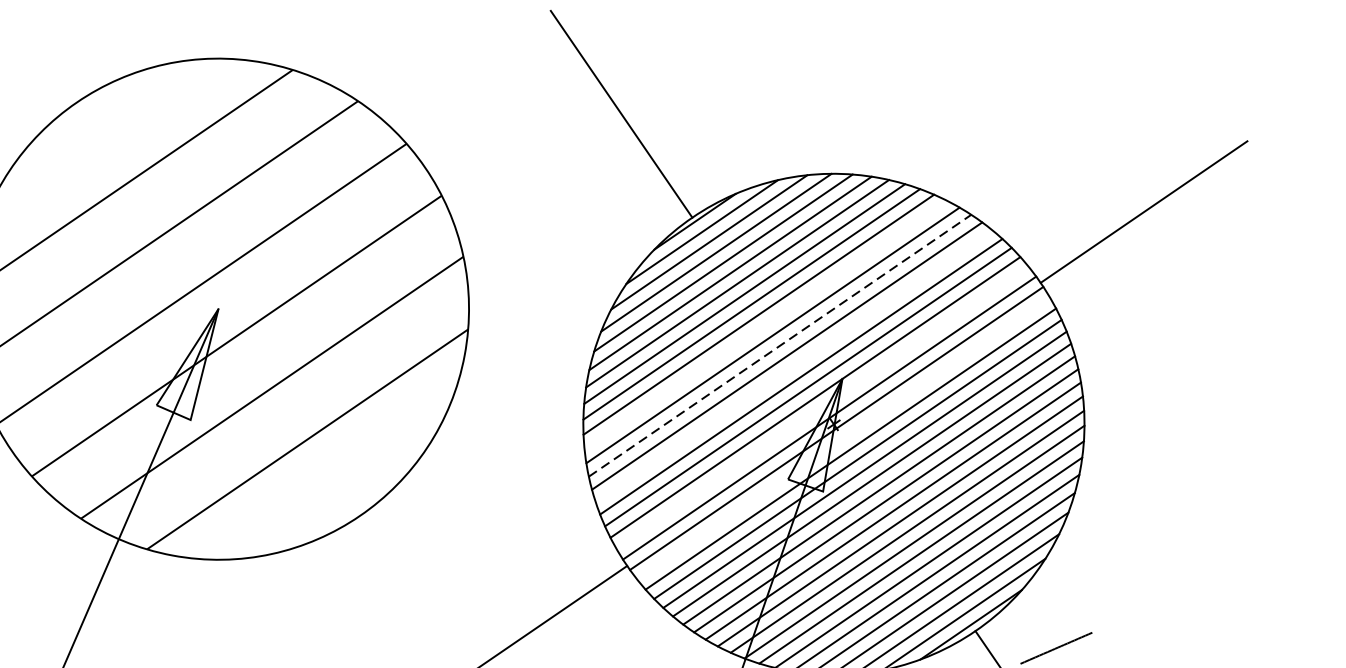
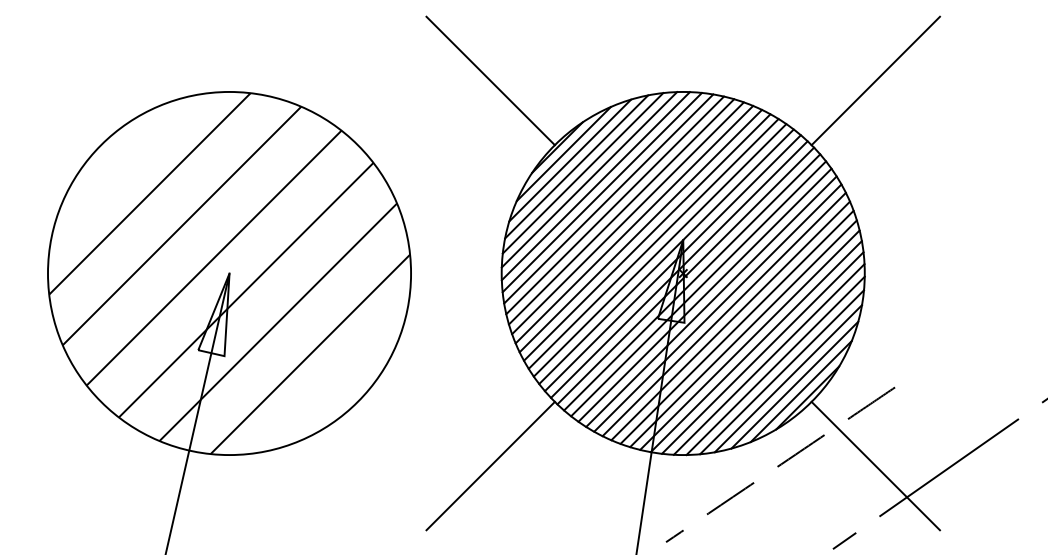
line: (765, 324) -> (621, 211), added
line: (780, 345) -> (634, 224), dashed -> solid
line: (794, 366) -> (647, 237), added
line: (821, 408) -> (672, 263), added
line: (844, 438) -> (692, 282), added

